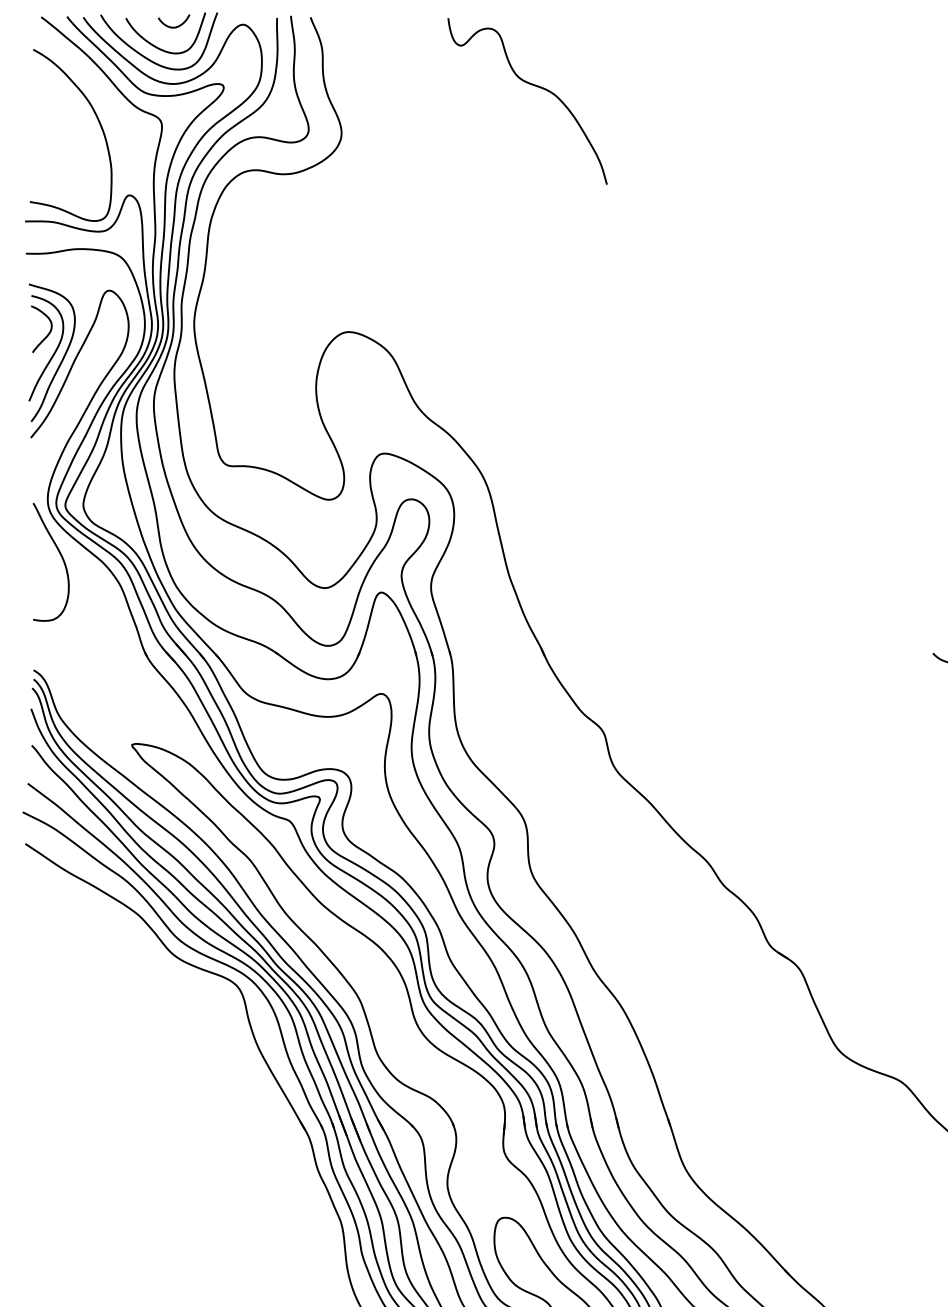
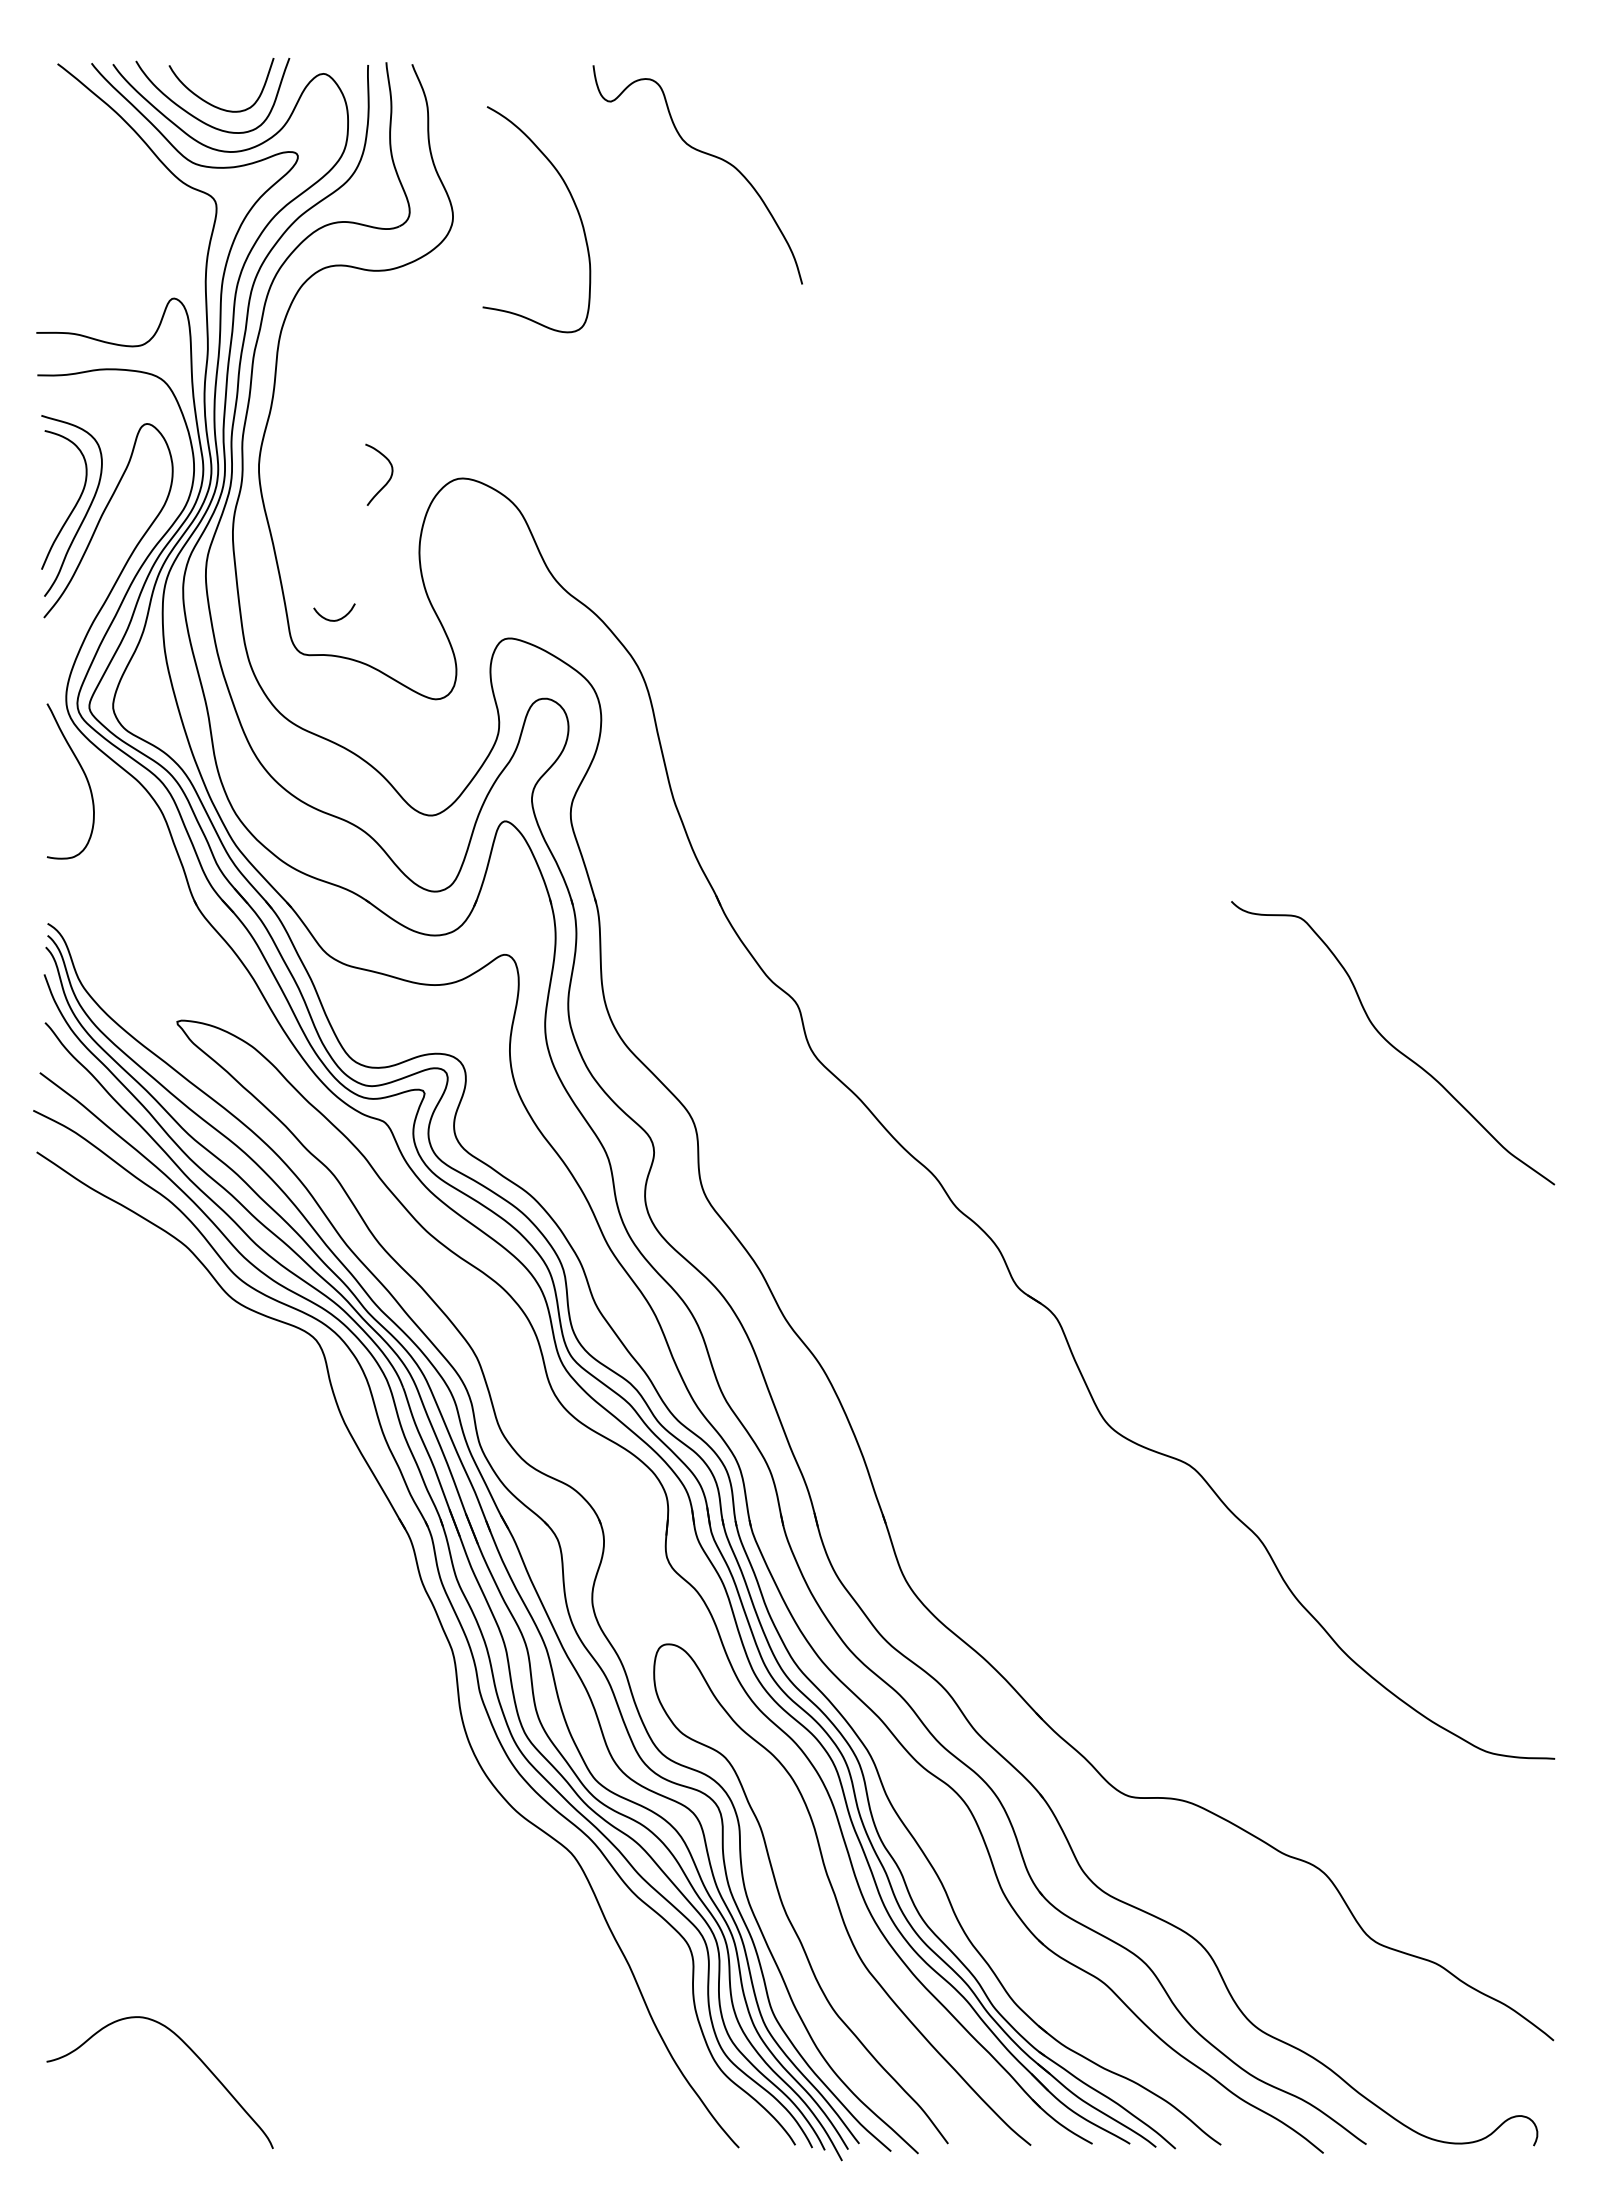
curve: (174, 26) -> (335, 619), moved
curve: (98, 123) -> (573, 203), moved
curve: (48, 332) -> (388, 479), moved

